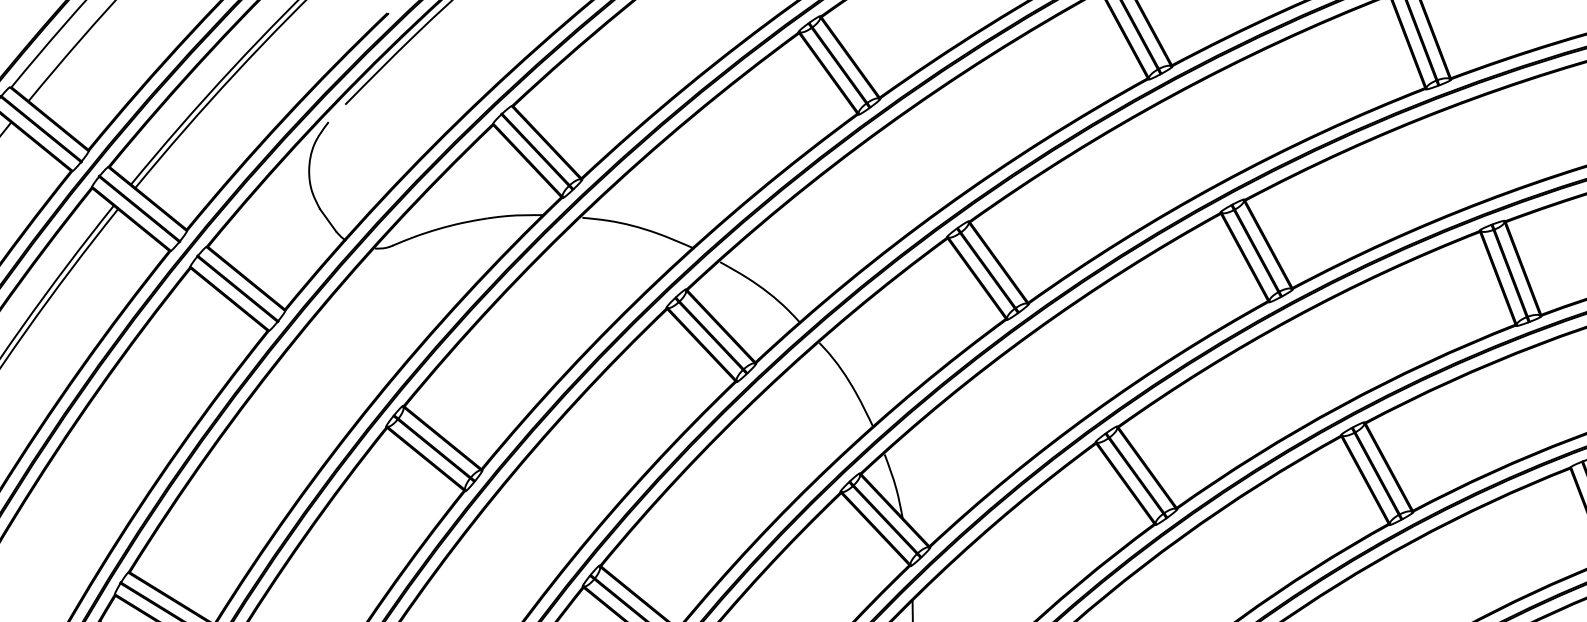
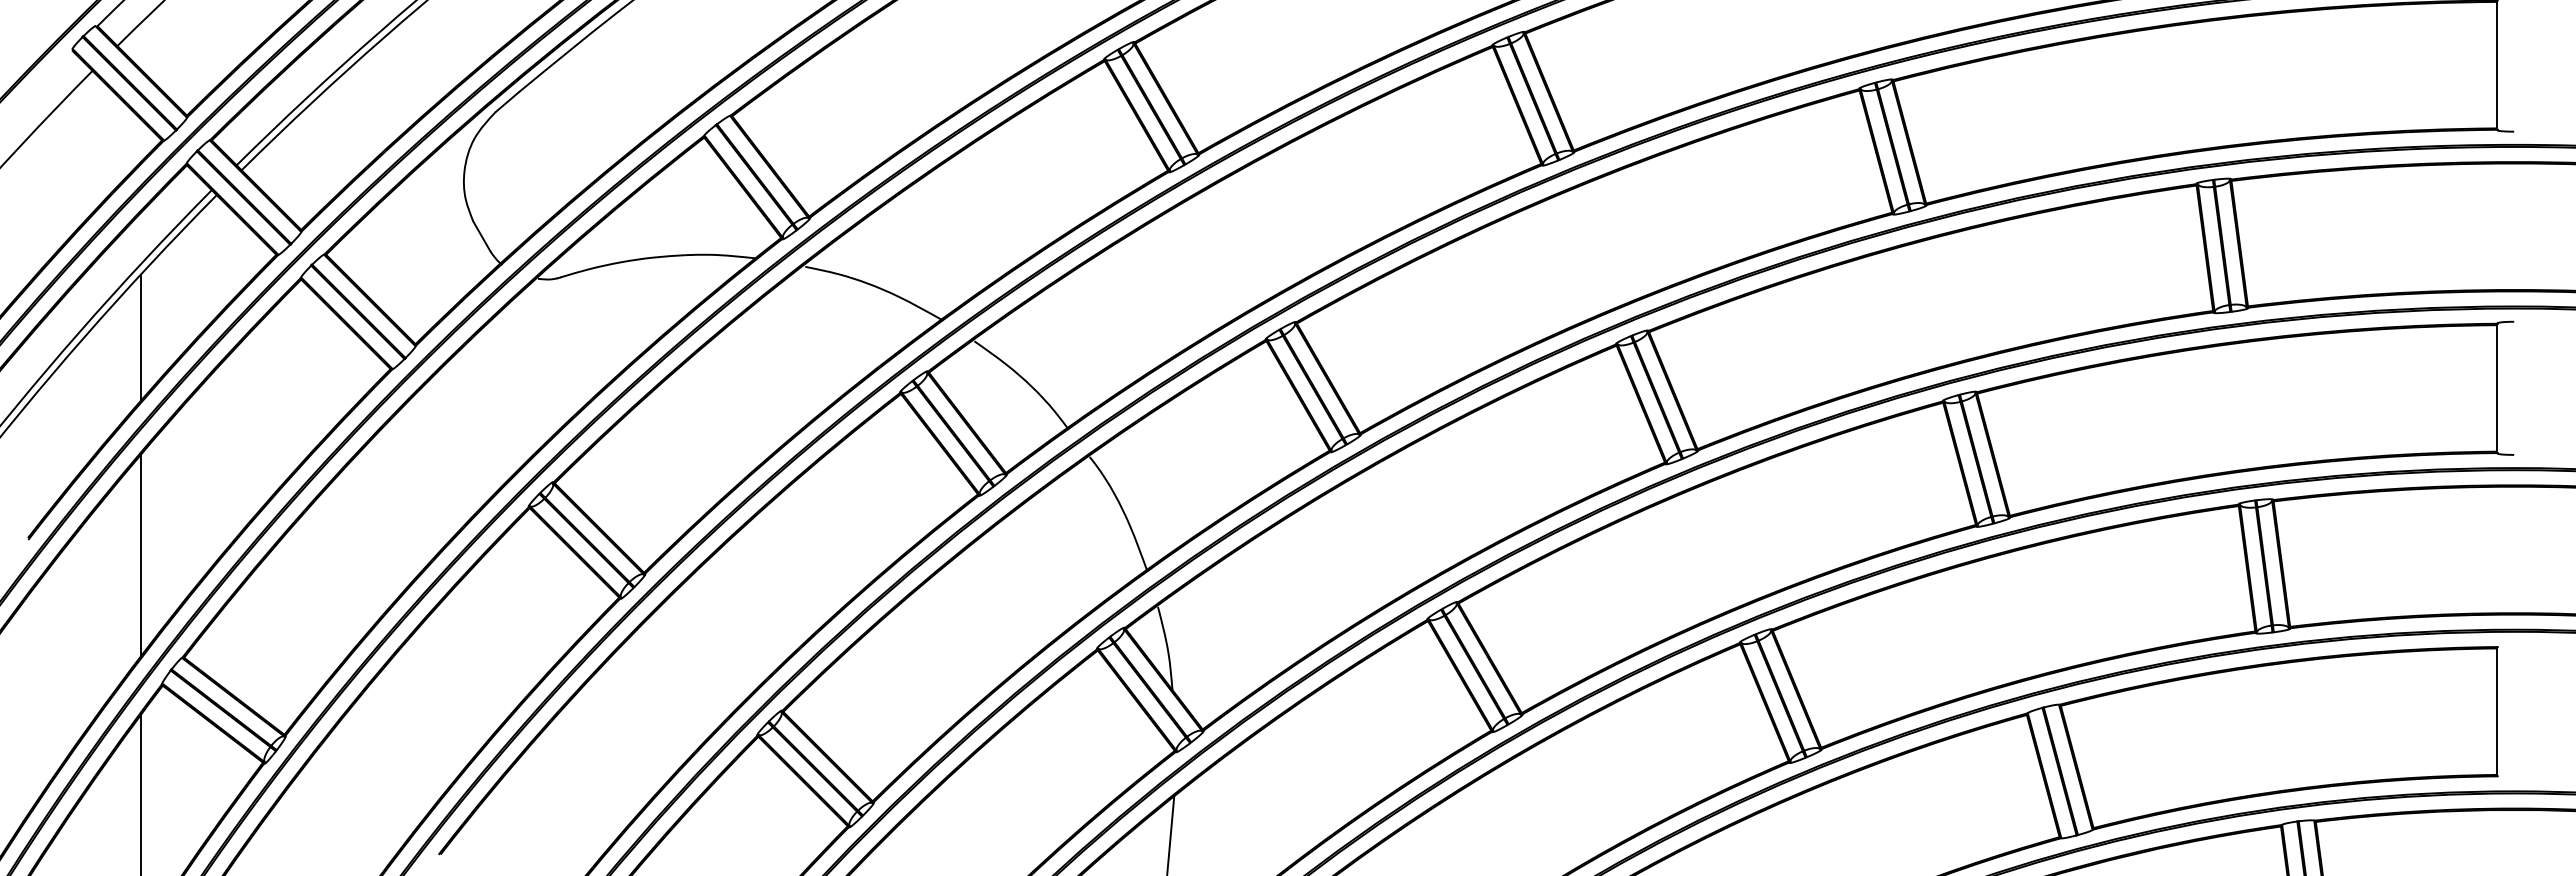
line: (337, 113) -> (507, 102), added
line: (70, 326) -> (140, 337), added
line: (87, 496) -> (140, 555), added

